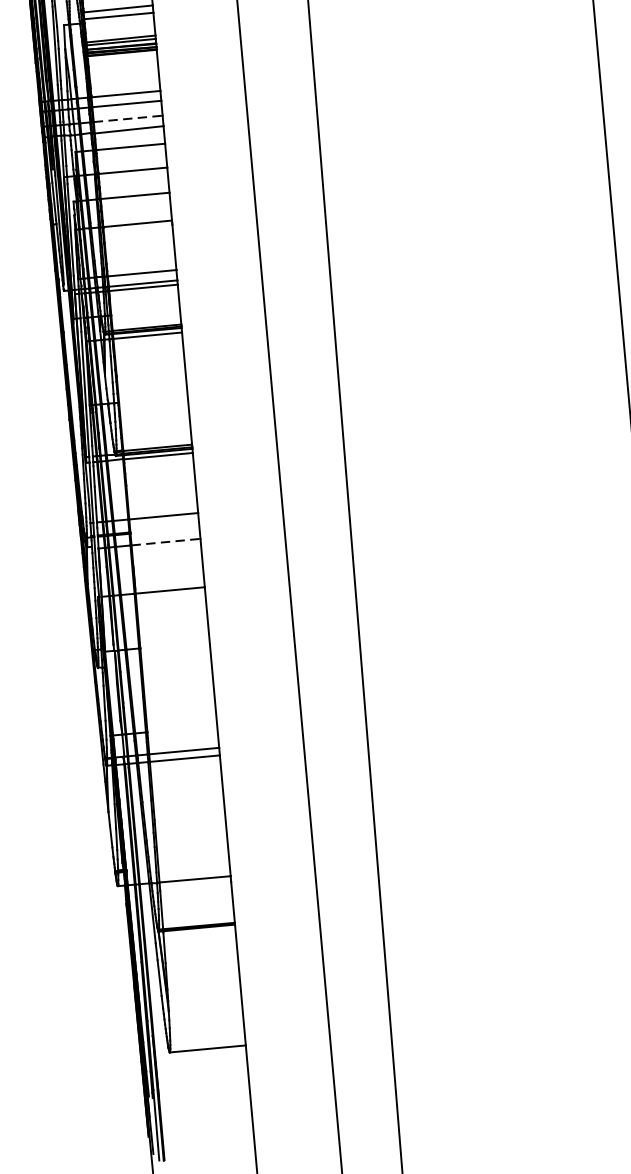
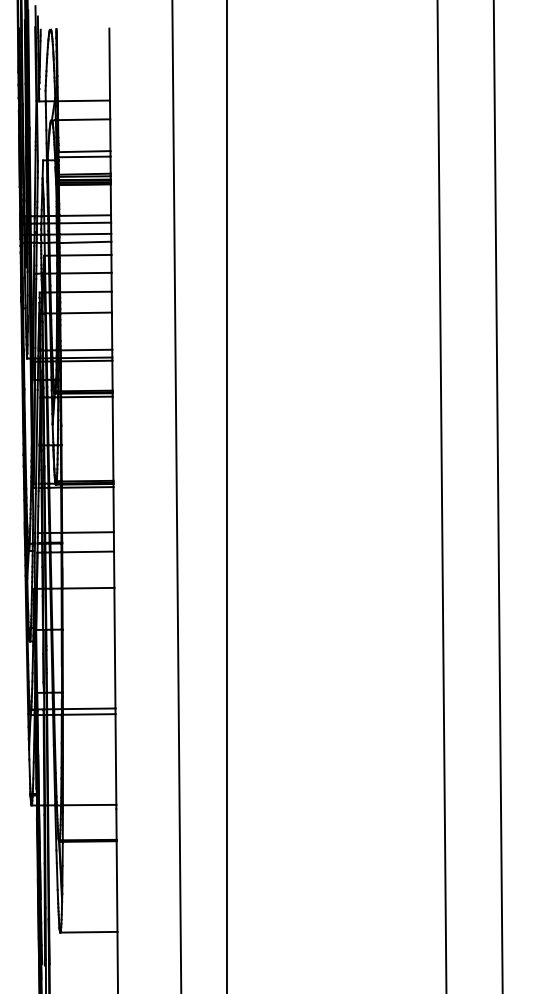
line: (128, 119) -> (85, 234), dashed -> solid
line: (166, 541) -> (88, 551), dashed -> solid

